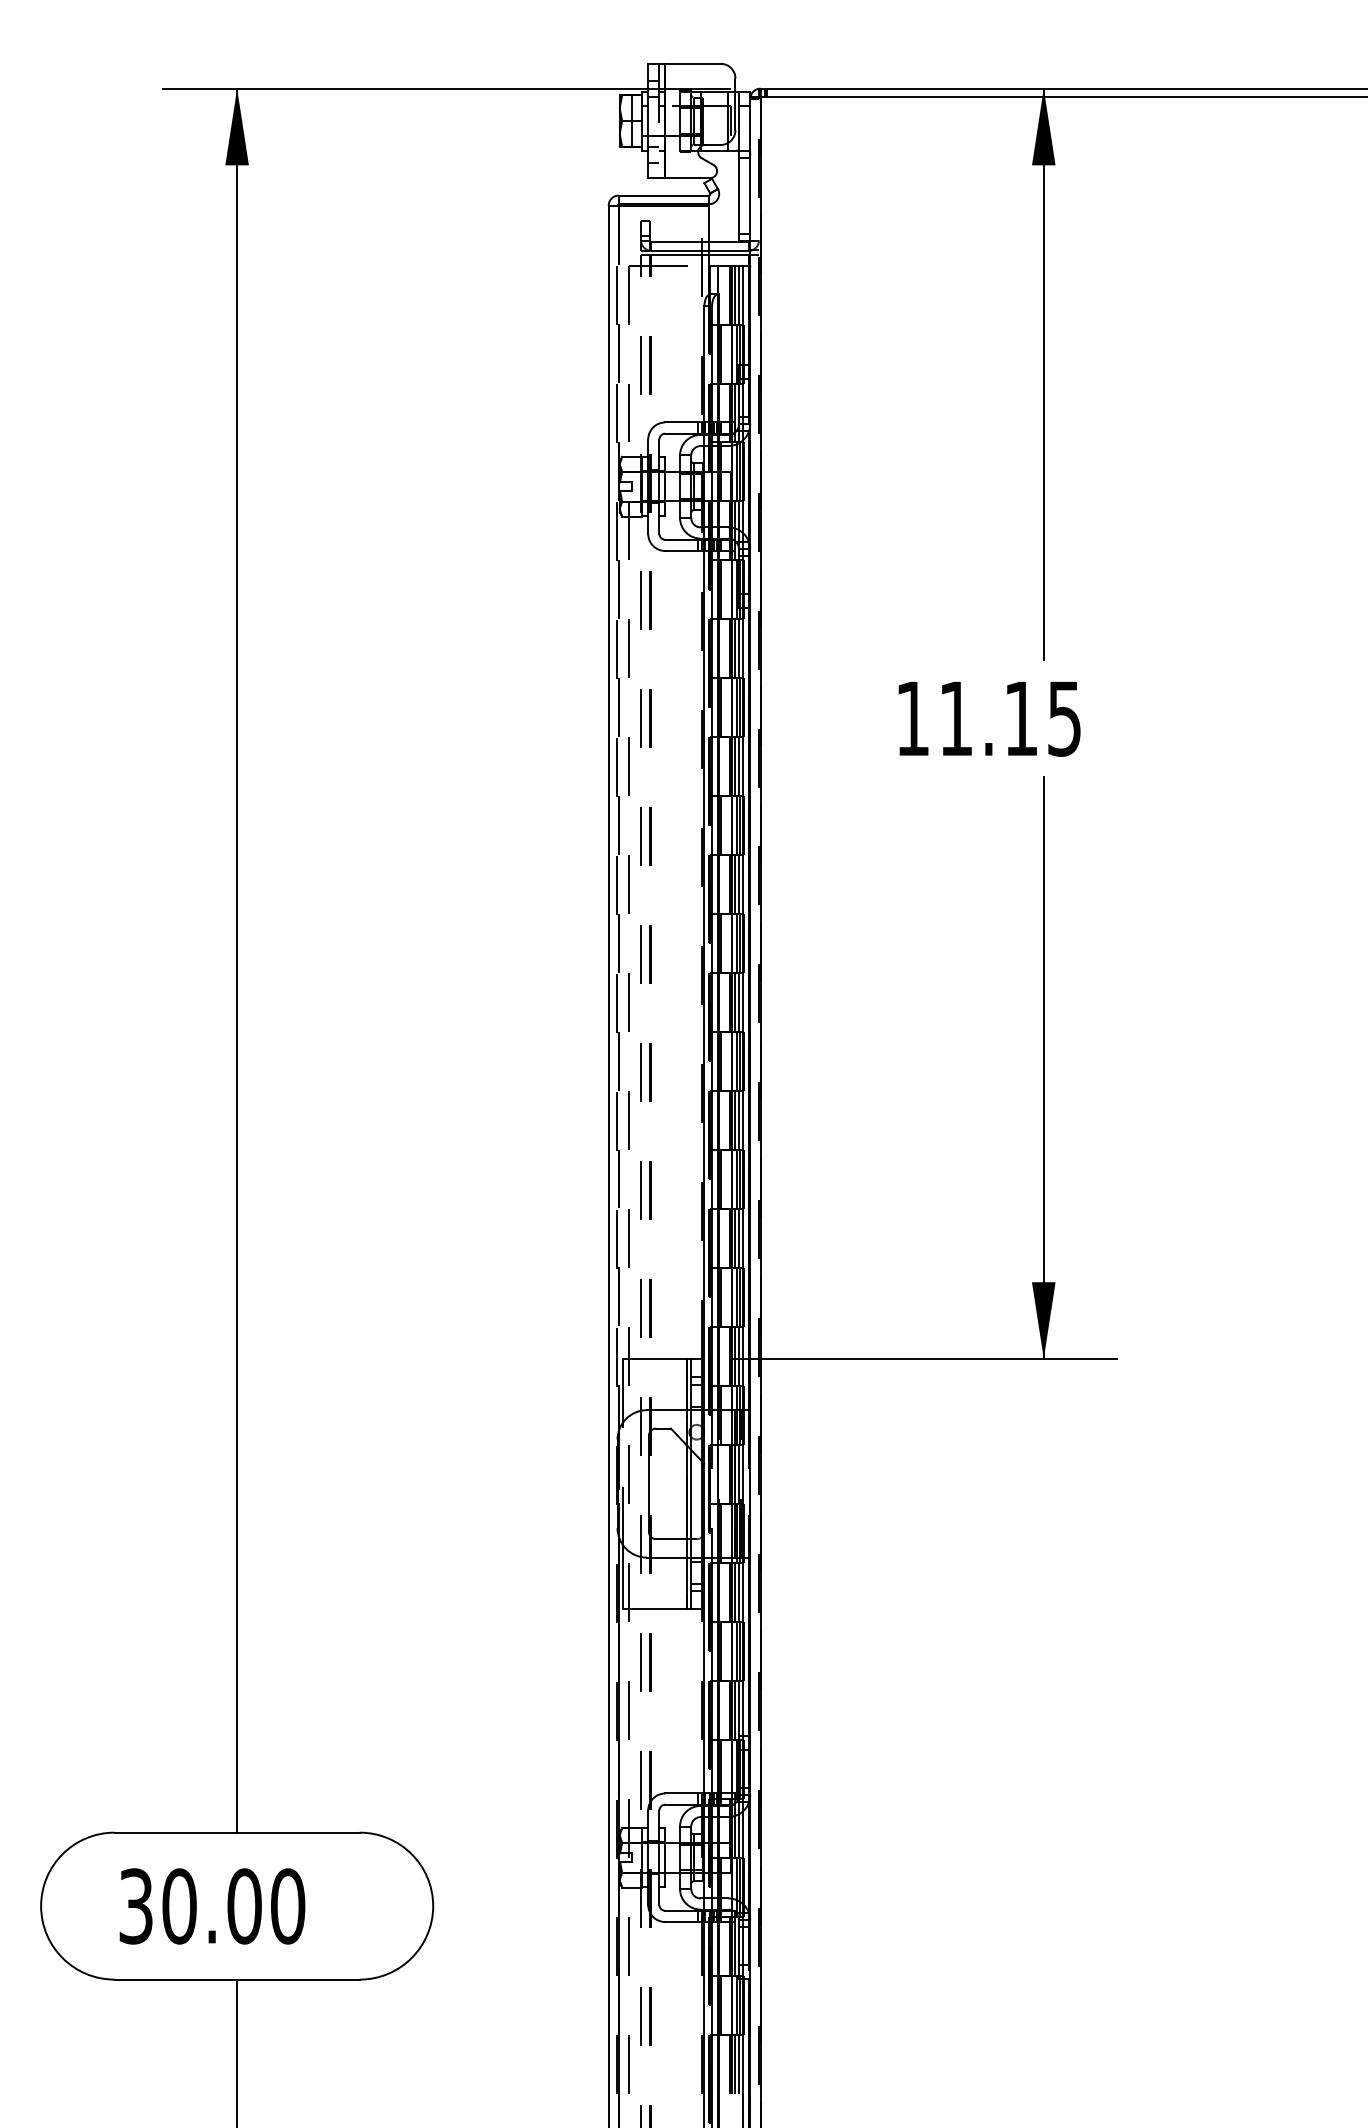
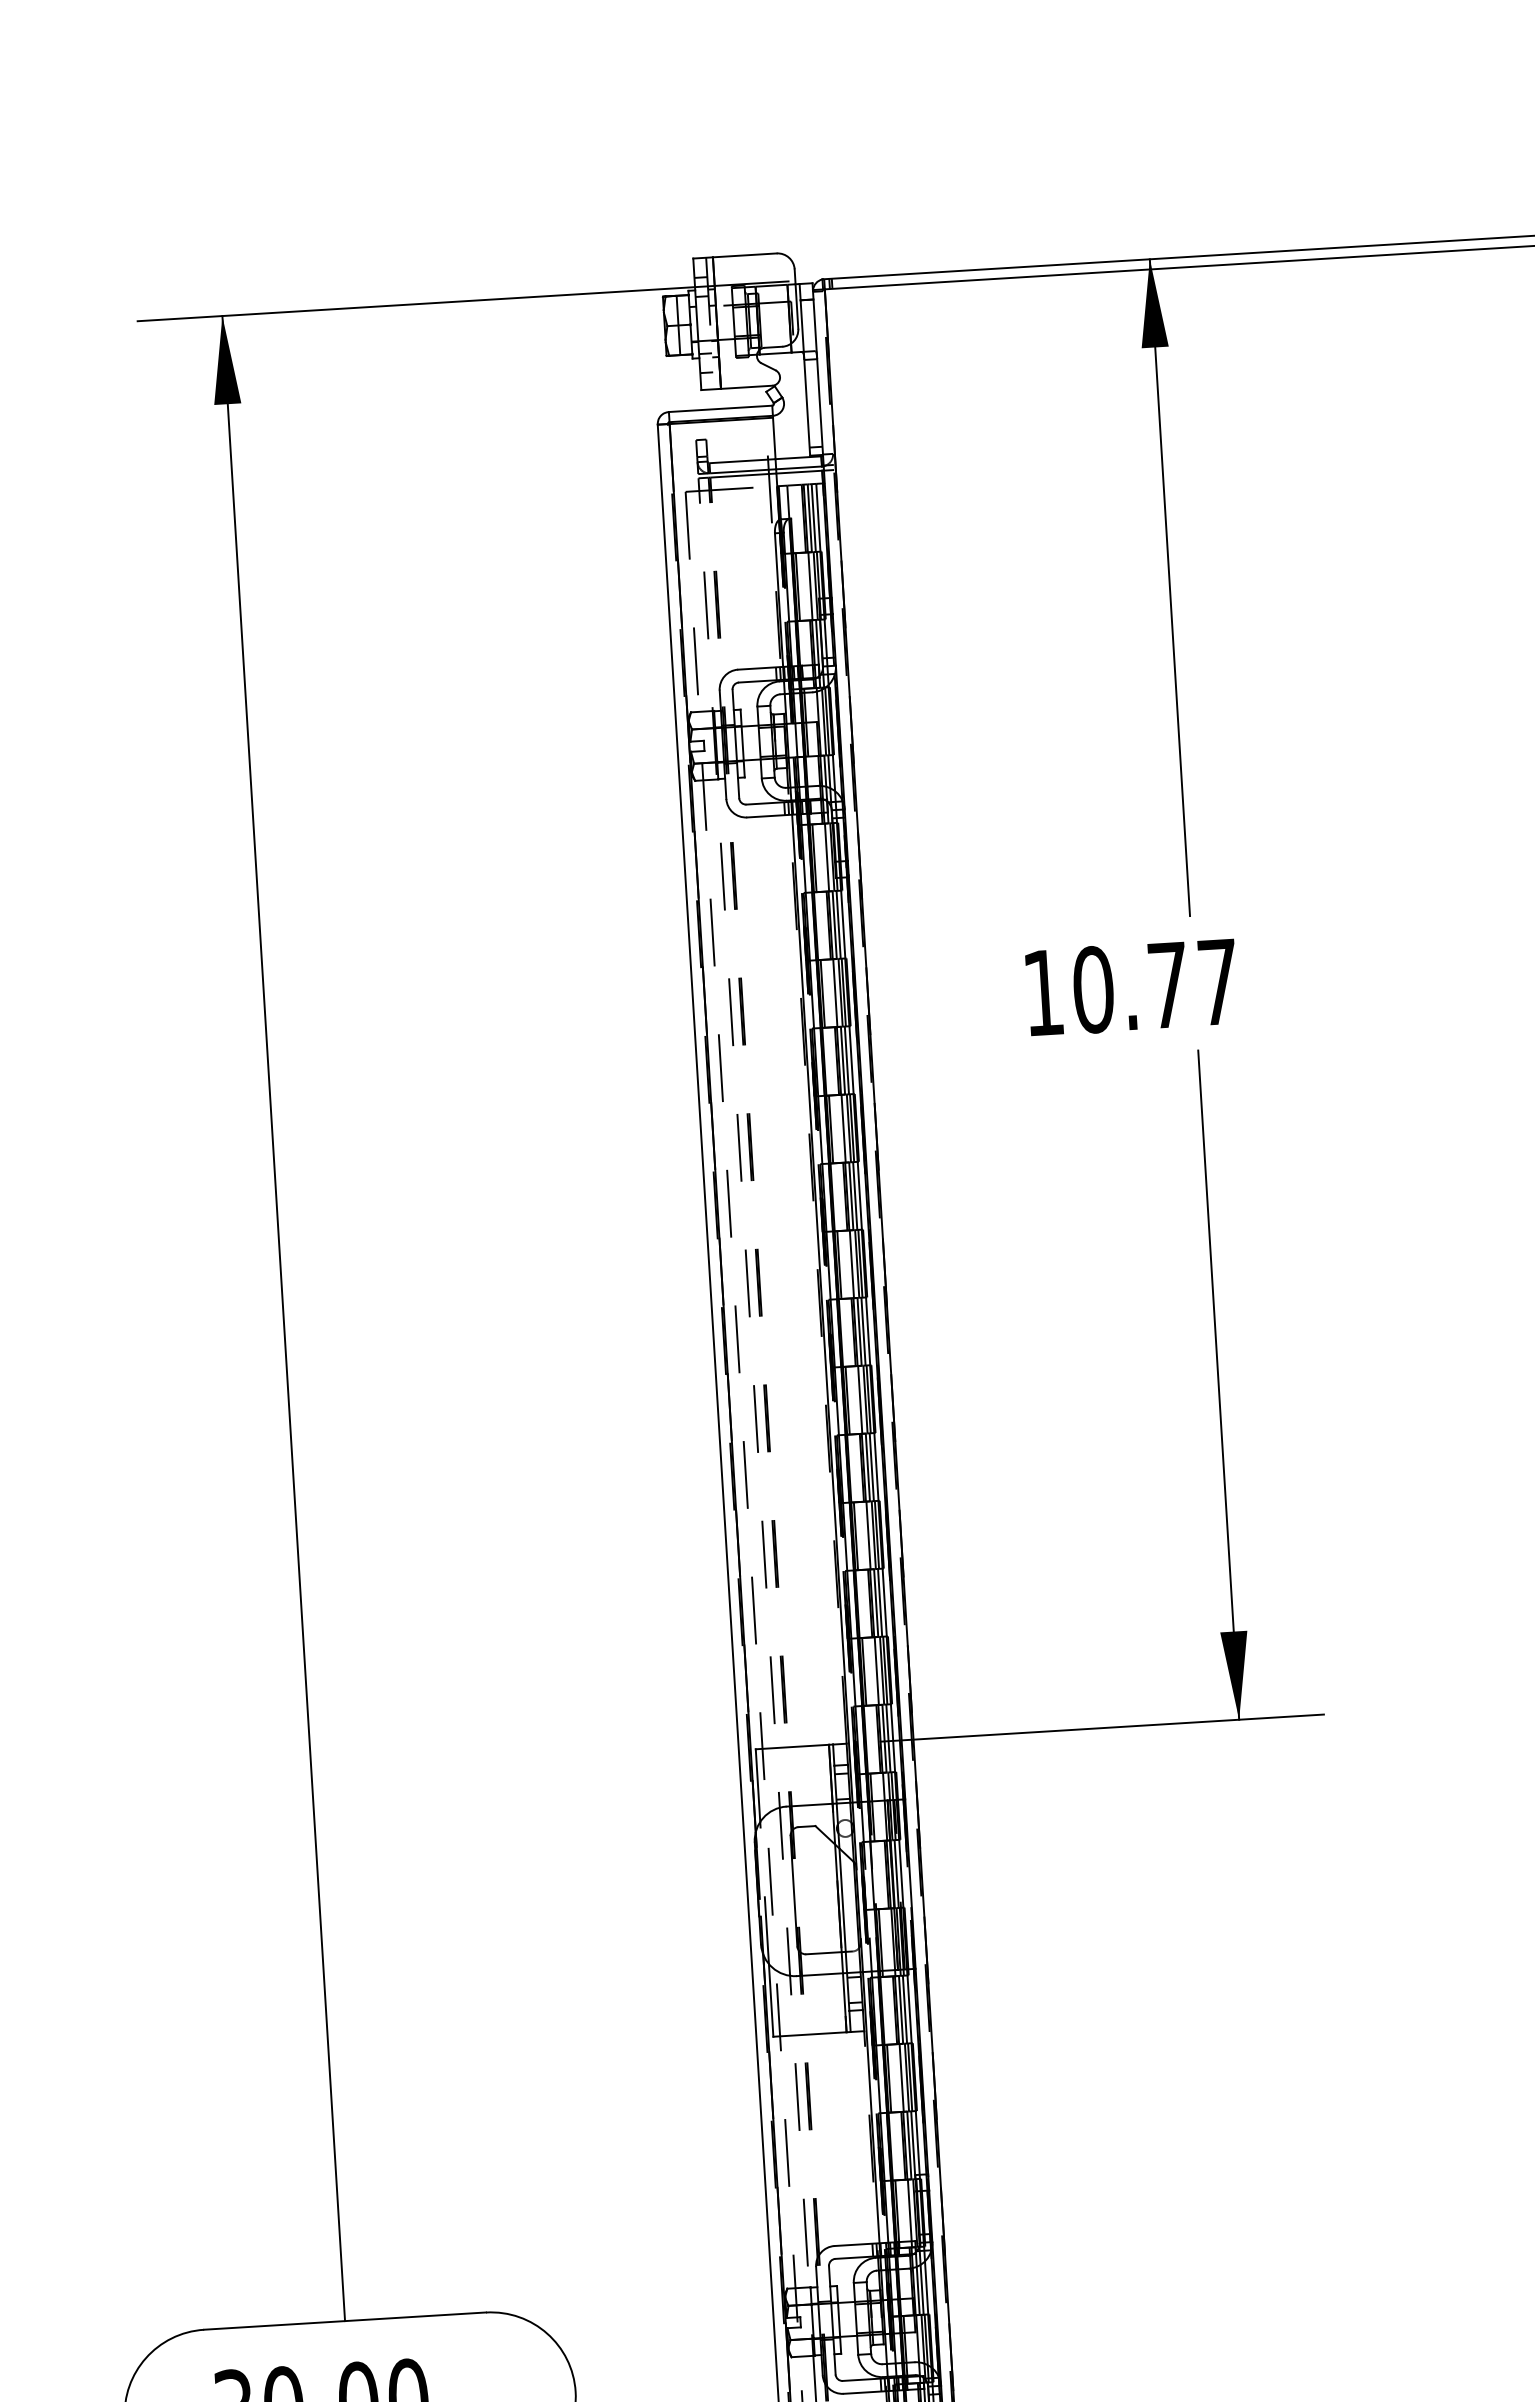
text: (1009, 718) -> (1154, 985), 11.15 -> 10.77
line: (618, 818) -> (712, 1128), dashed -> solid

